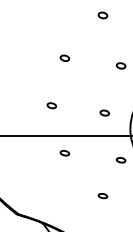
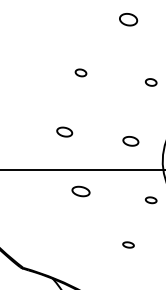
part: (102, 14) -> (128, 18), size x1.6
part: (51, 105) -> (64, 132), size x1.4
part: (104, 113) -> (130, 141), size x1.4
part: (64, 153) -> (80, 191), size x1.6

